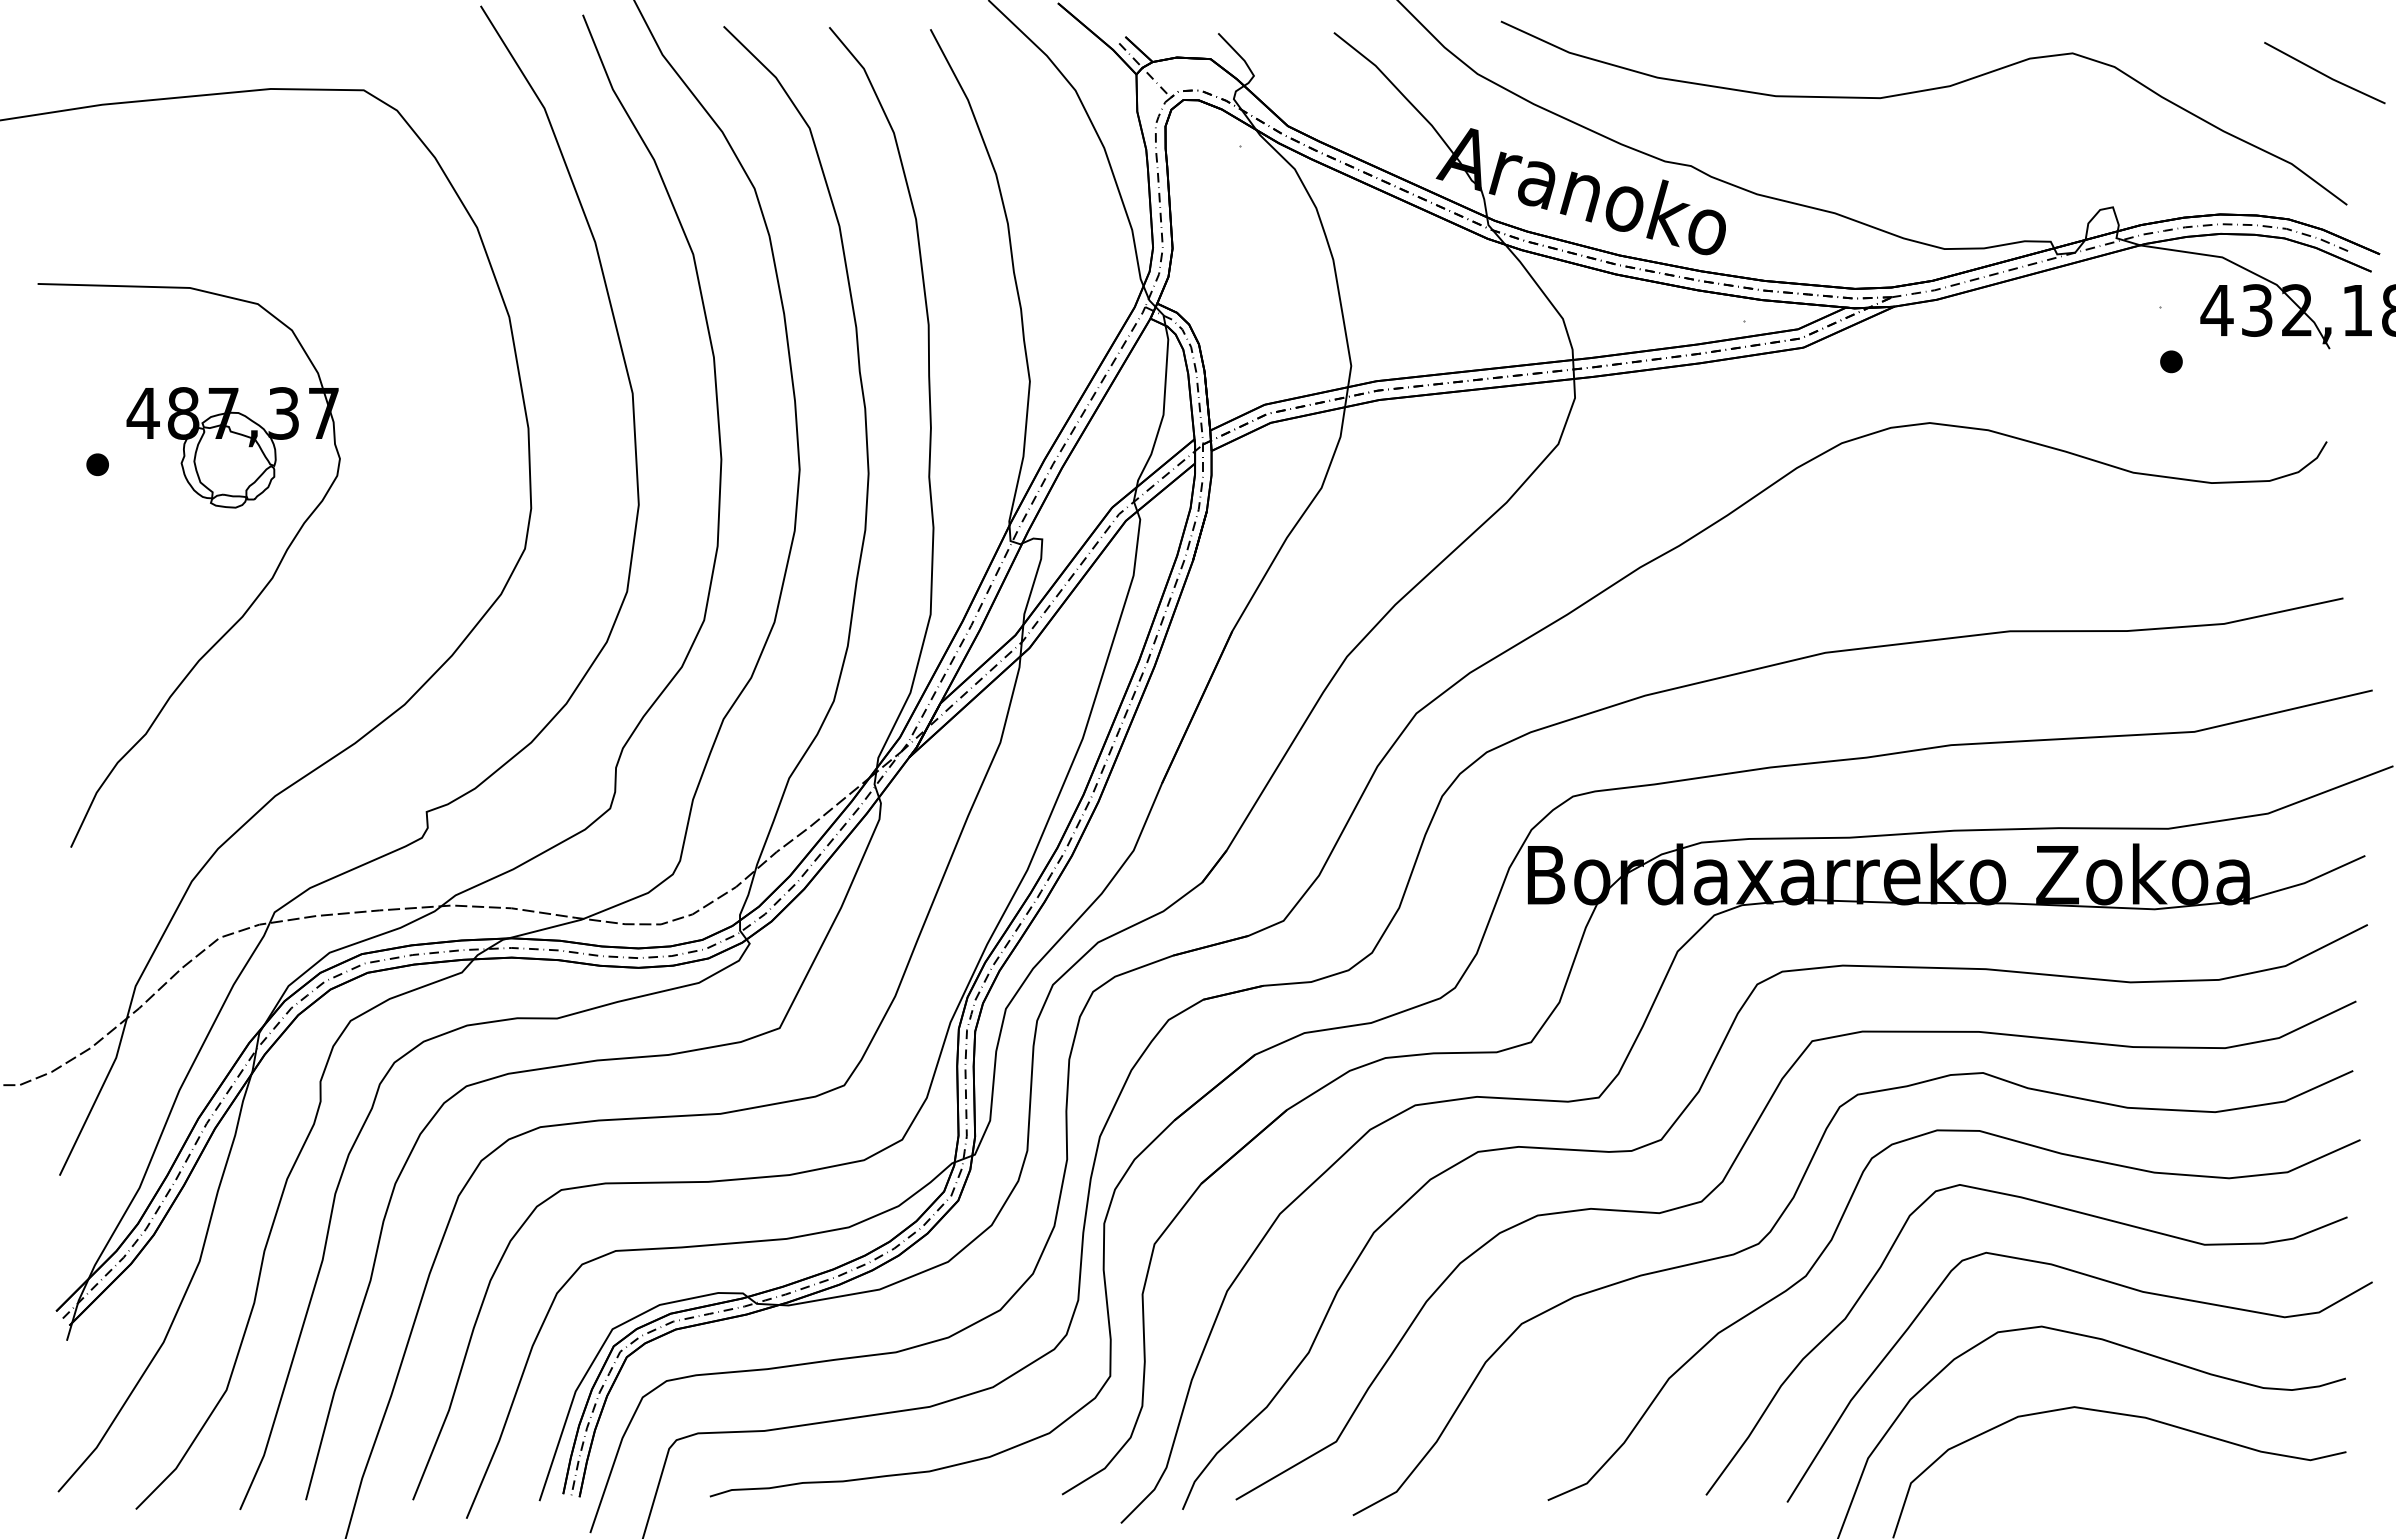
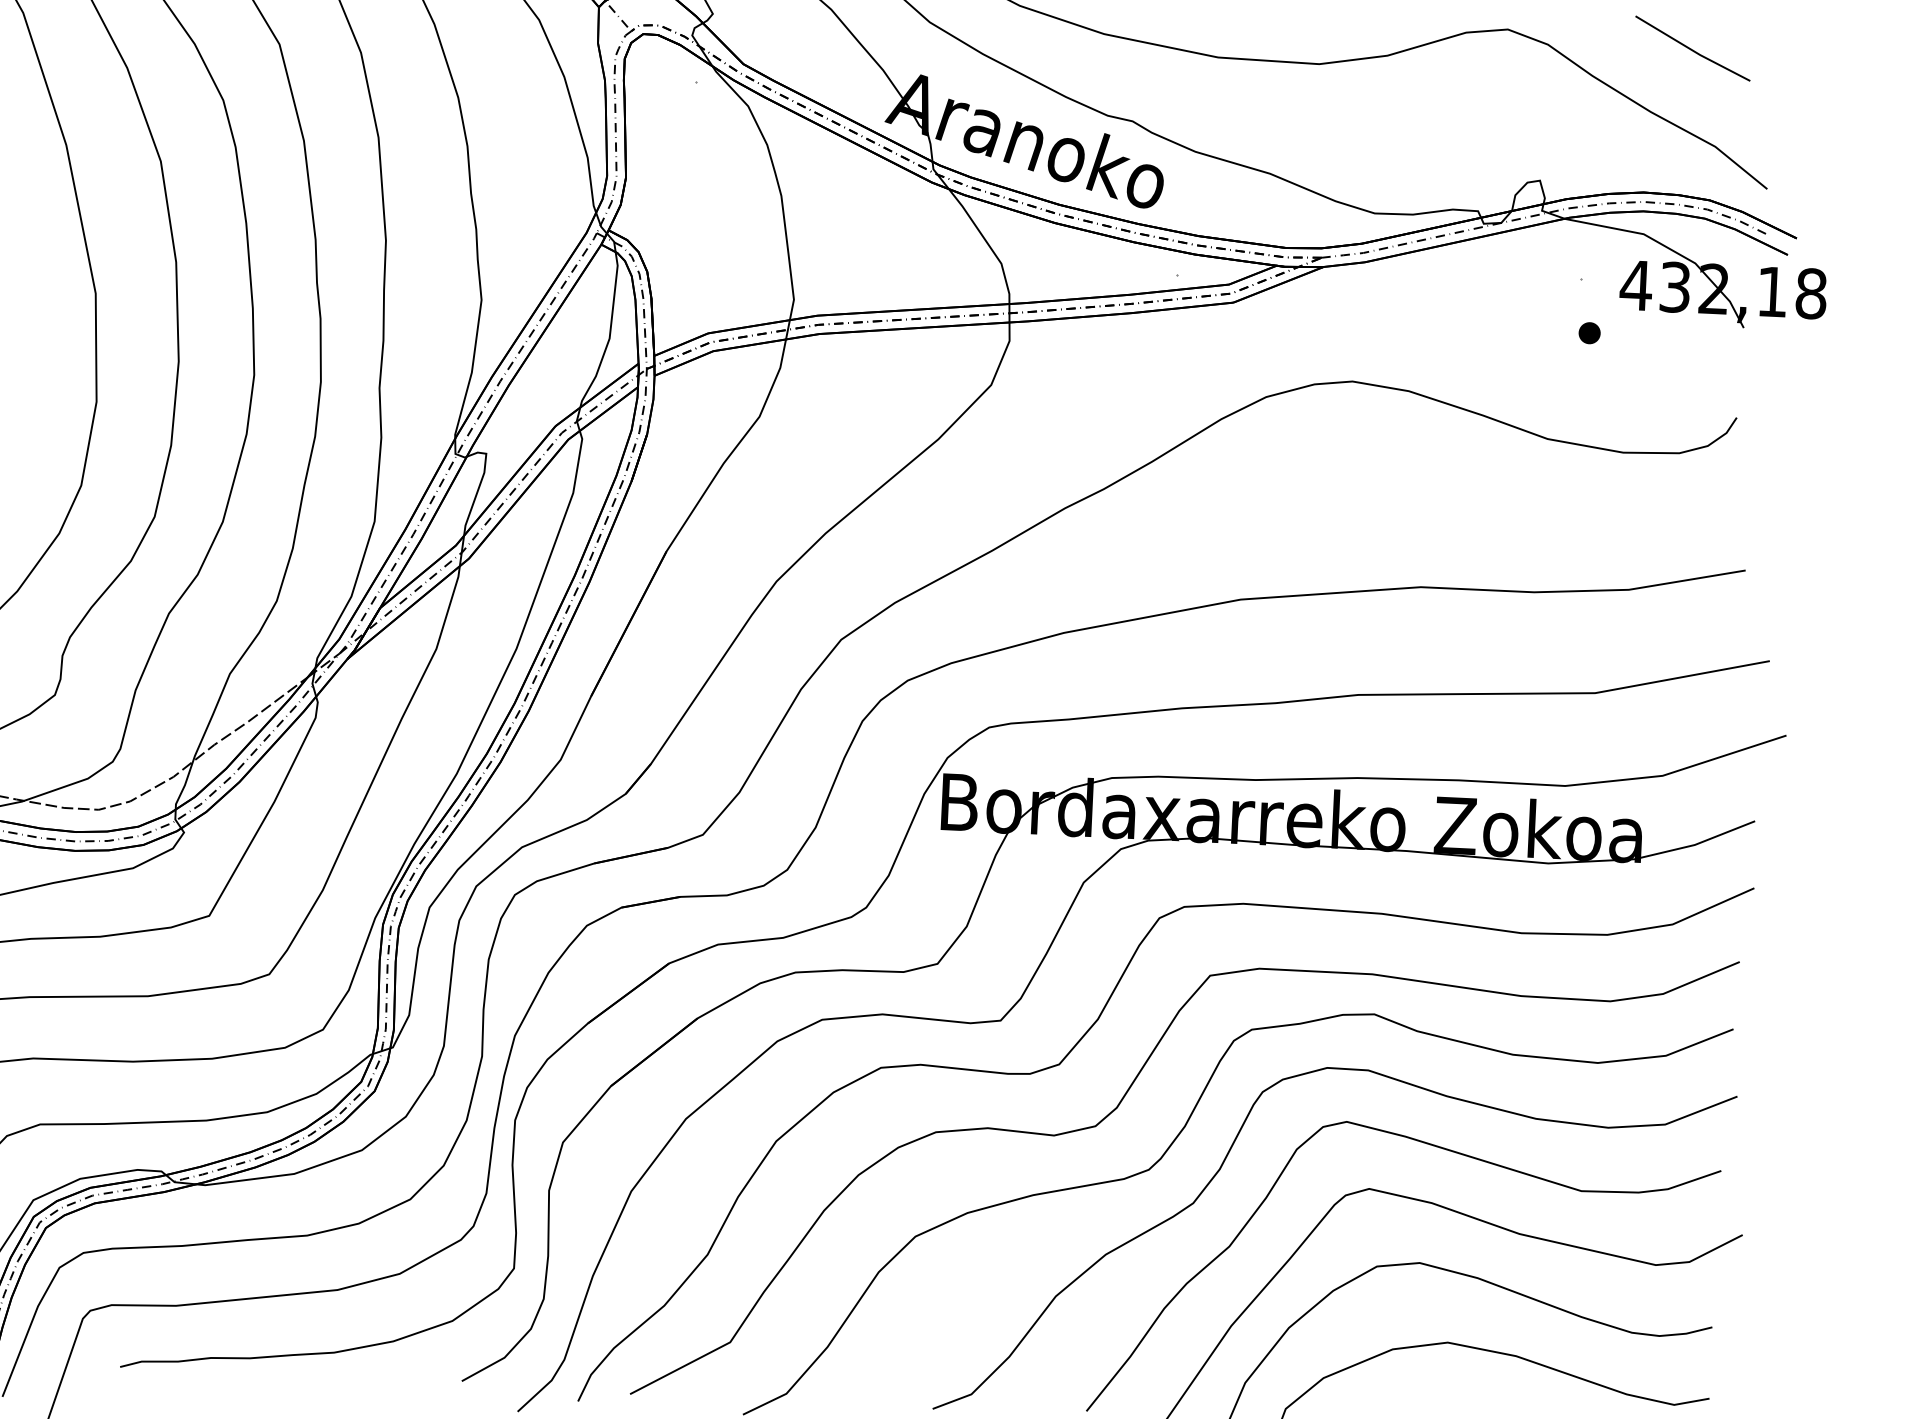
line: (2324, 73) -> (1692, 49), moved

